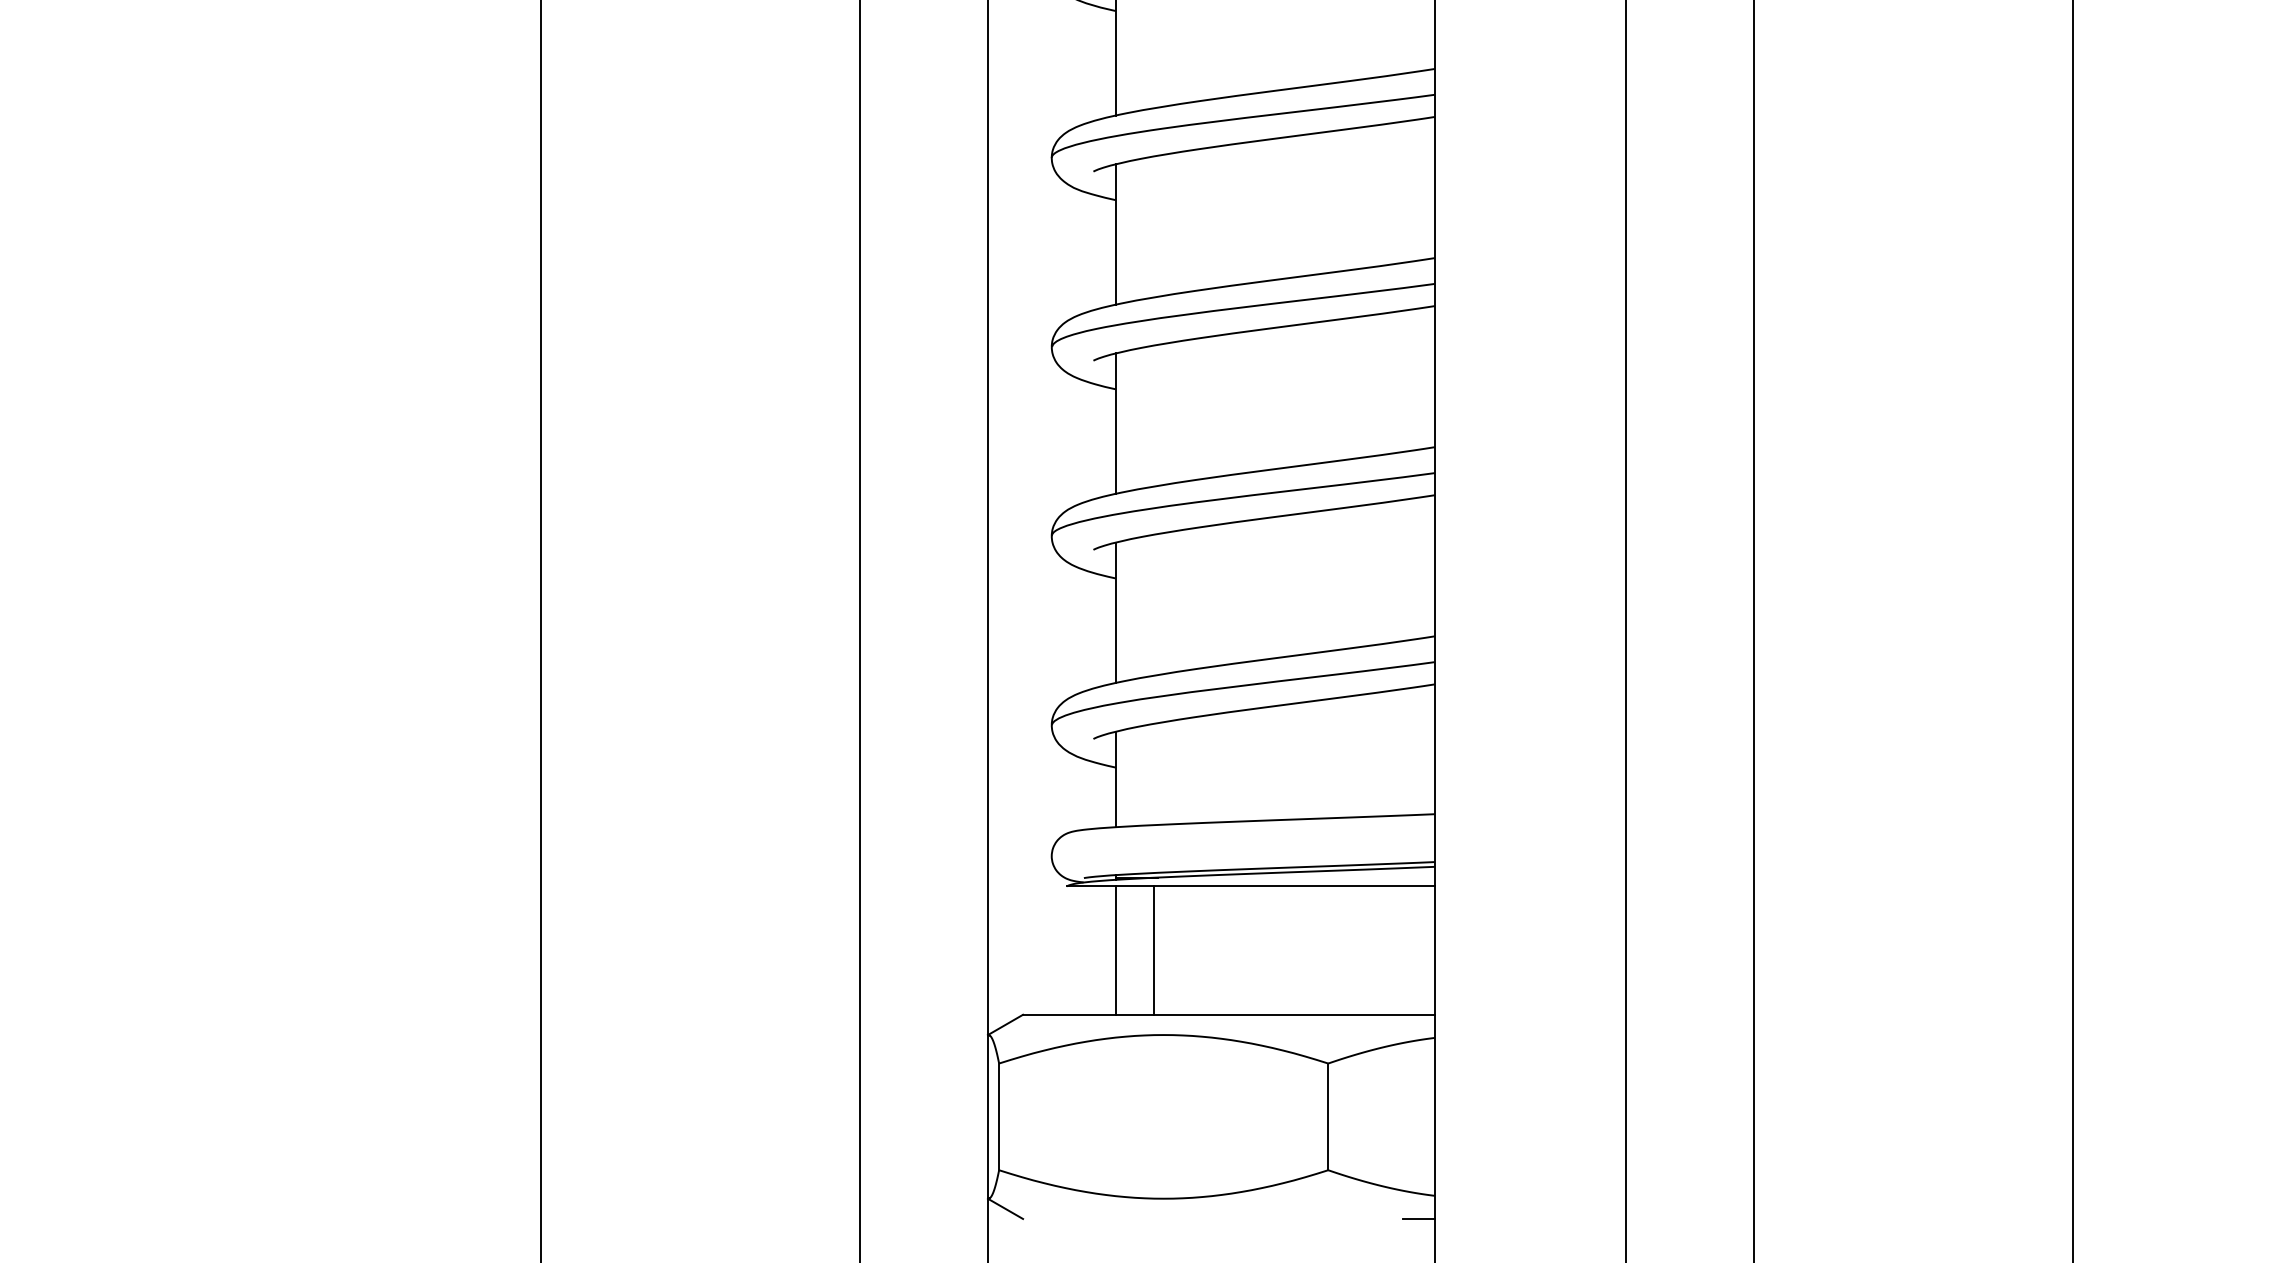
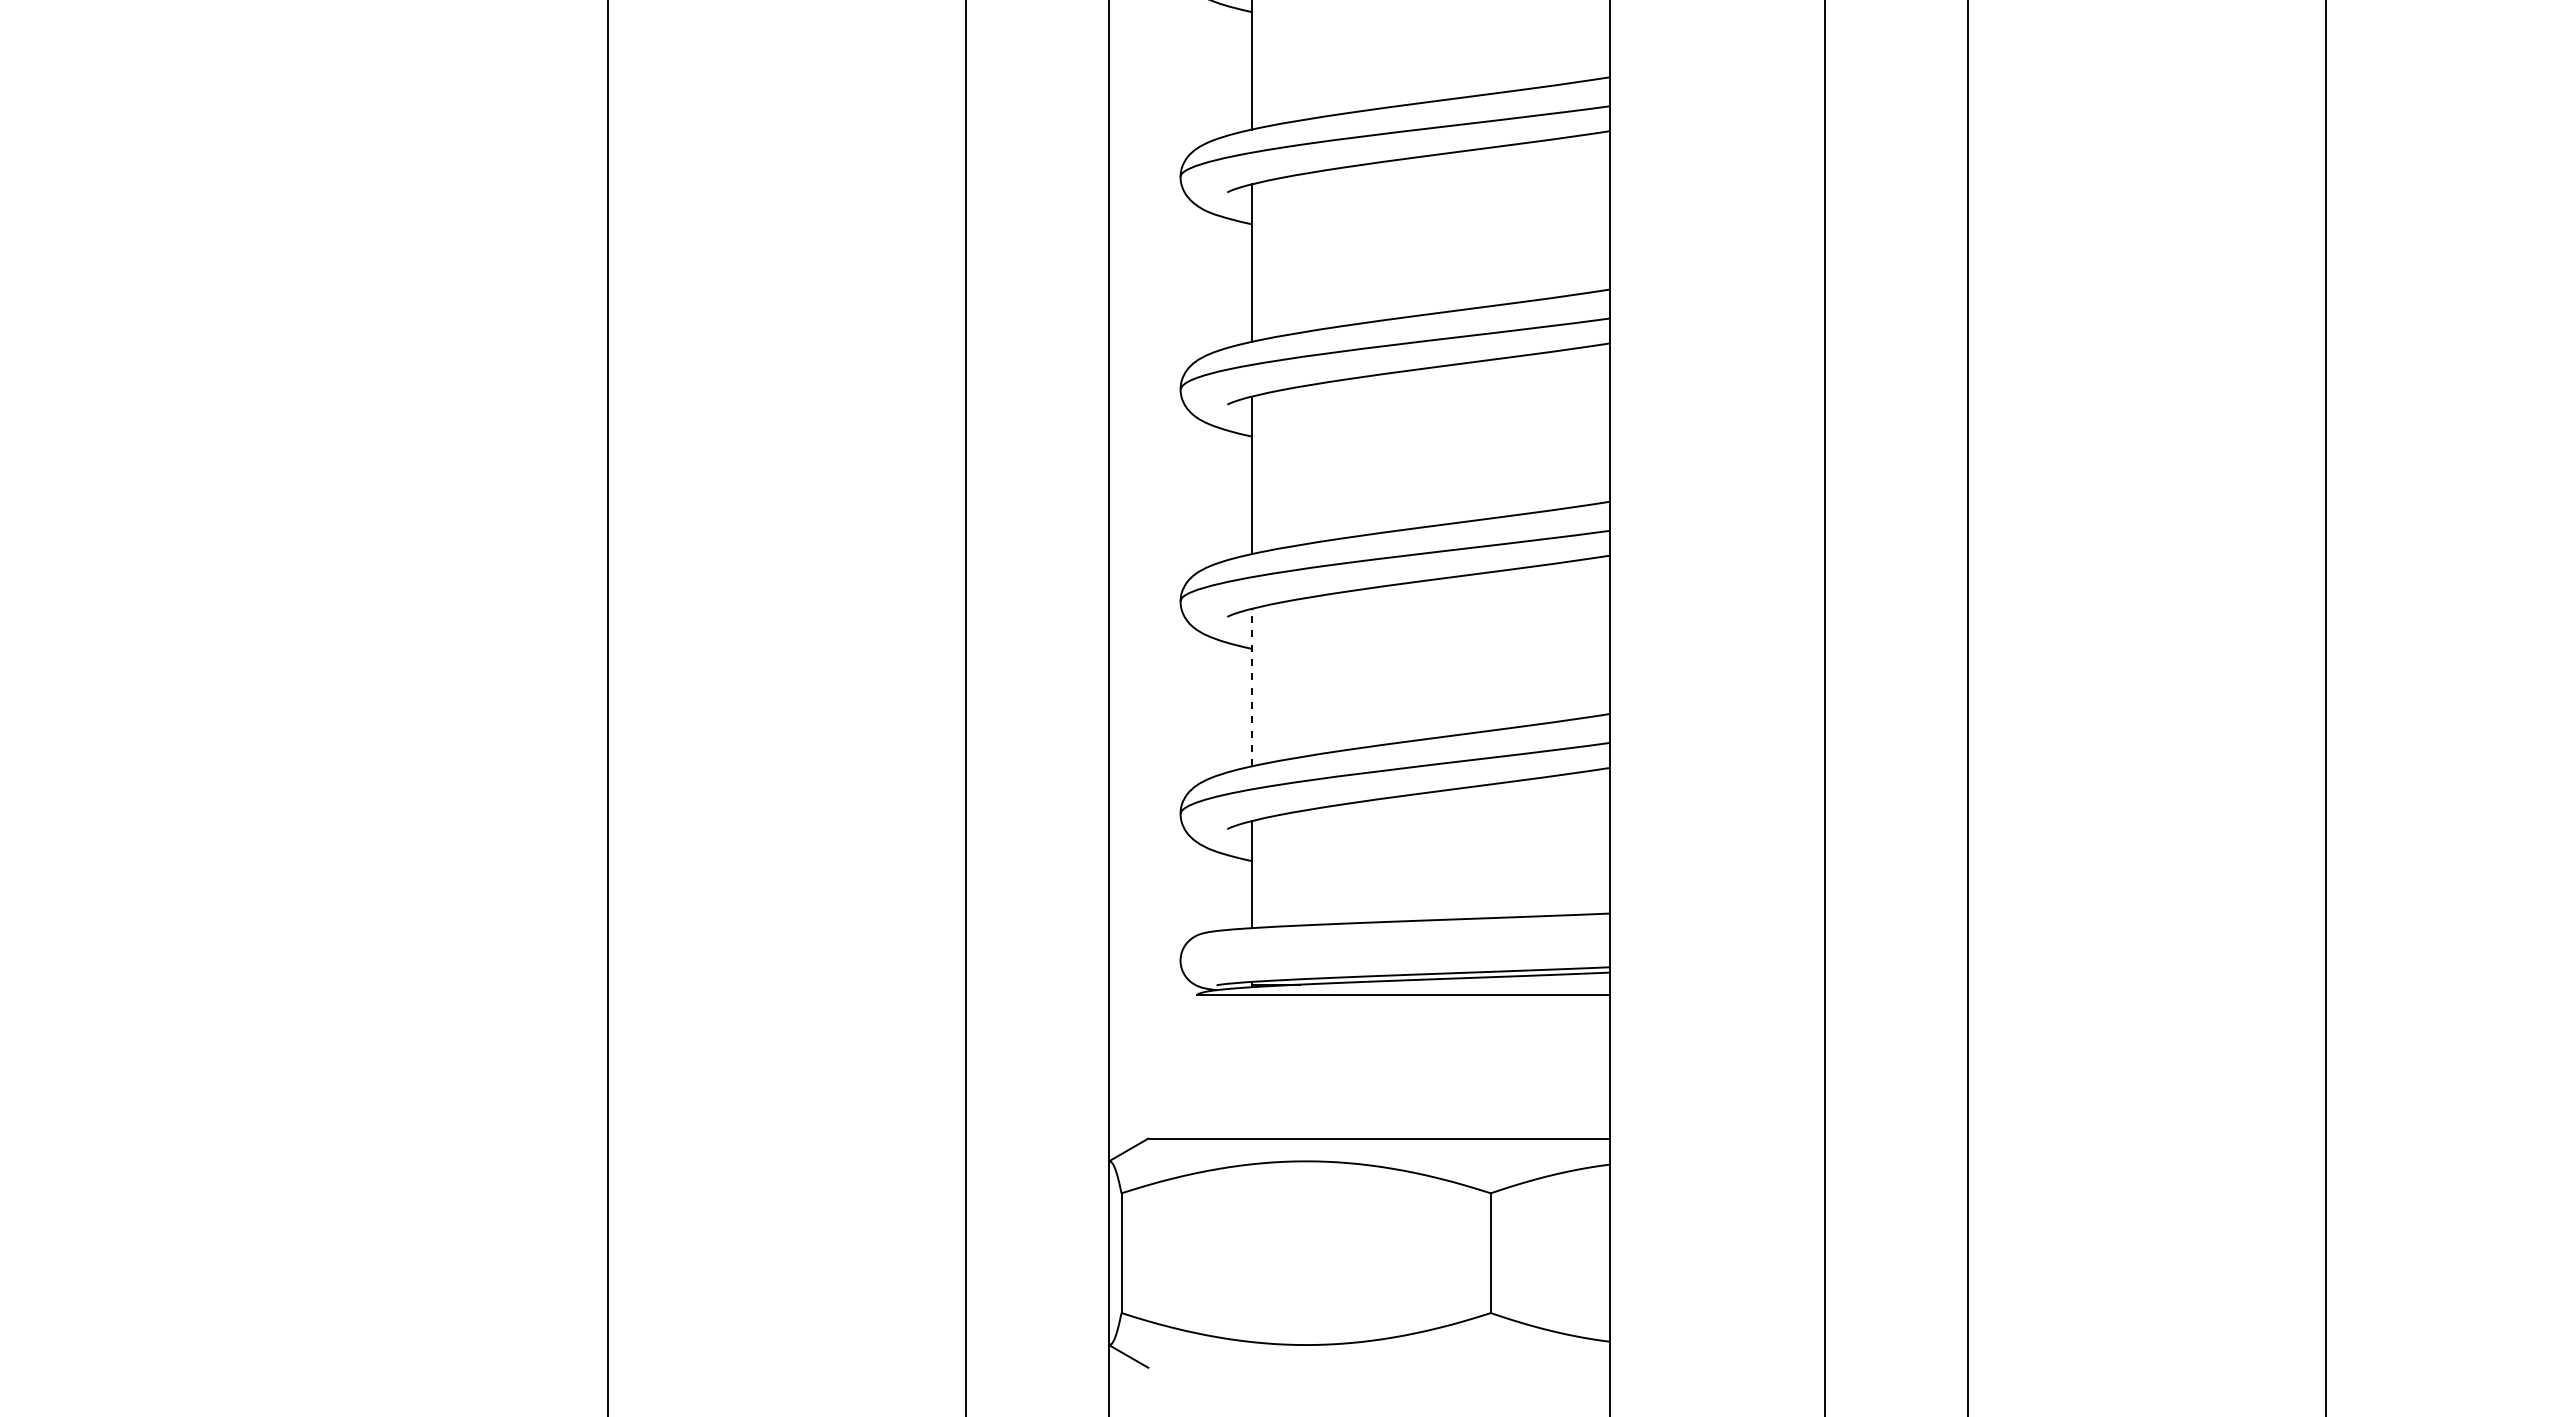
line: (1115, 612) -> (1252, 687), solid -> dashed
line: (1115, 950) -> (1252, 1066), removed
line: (1154, 950) -> (1295, 1066), removed
line: (1418, 1218) -> (1592, 1367), removed

